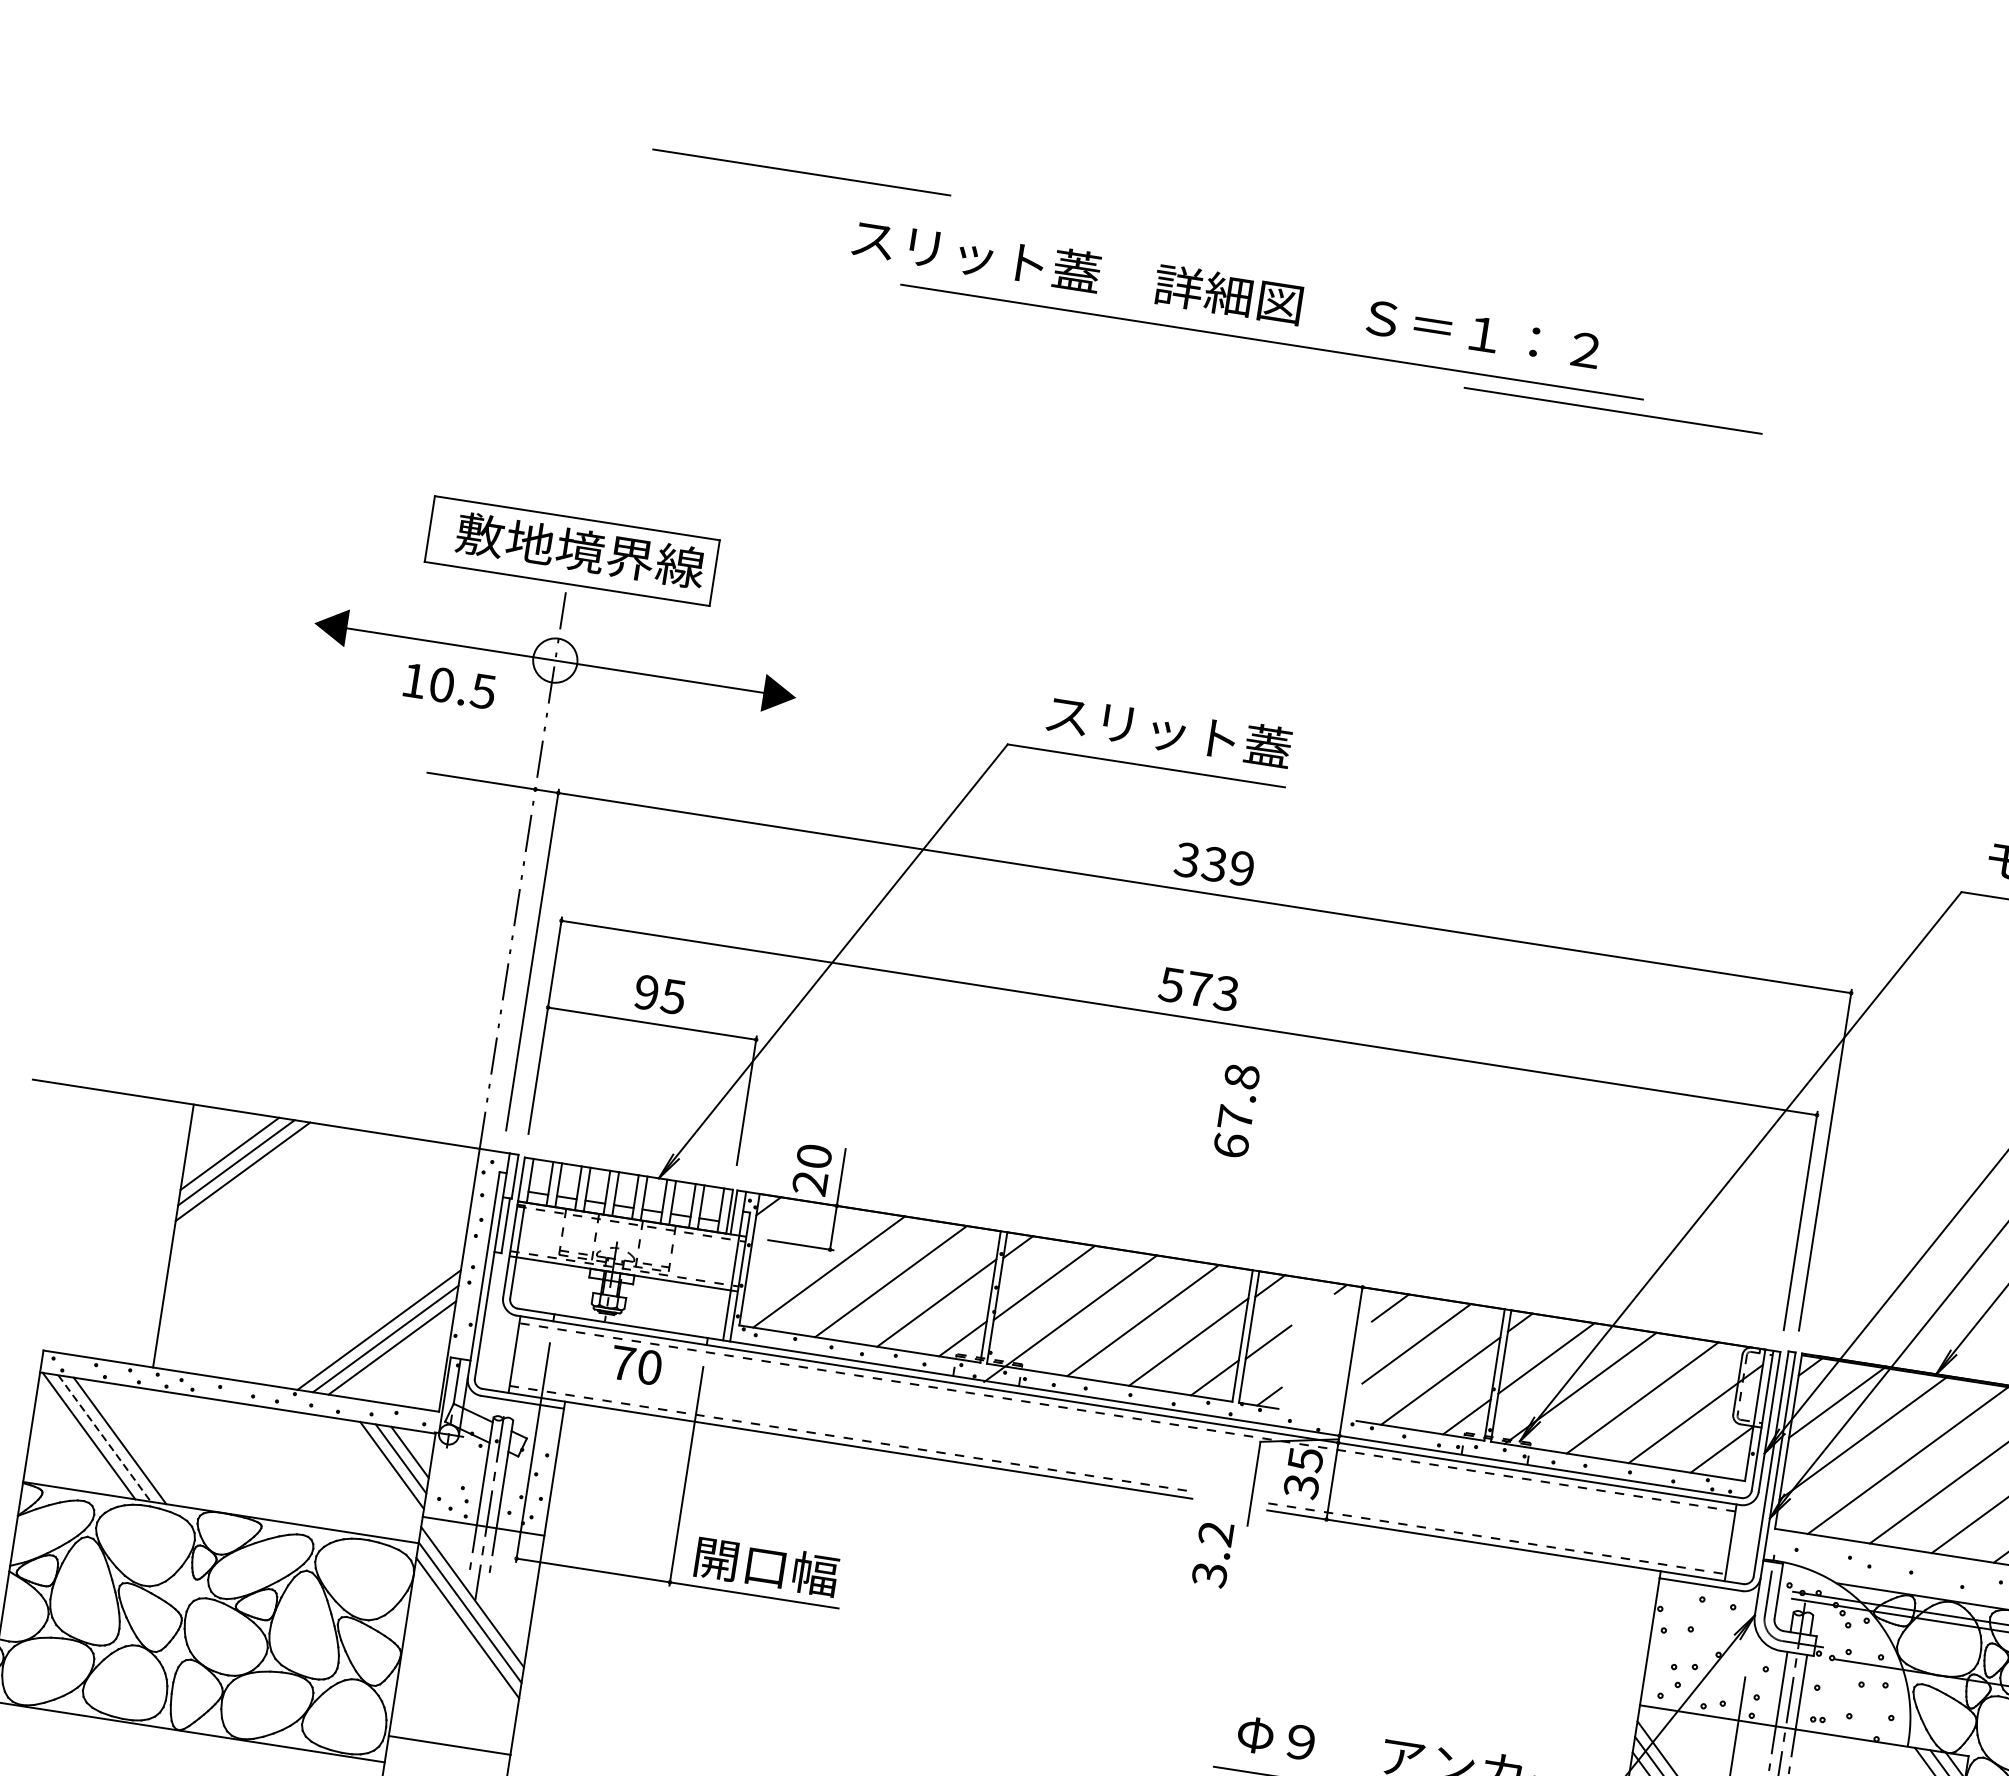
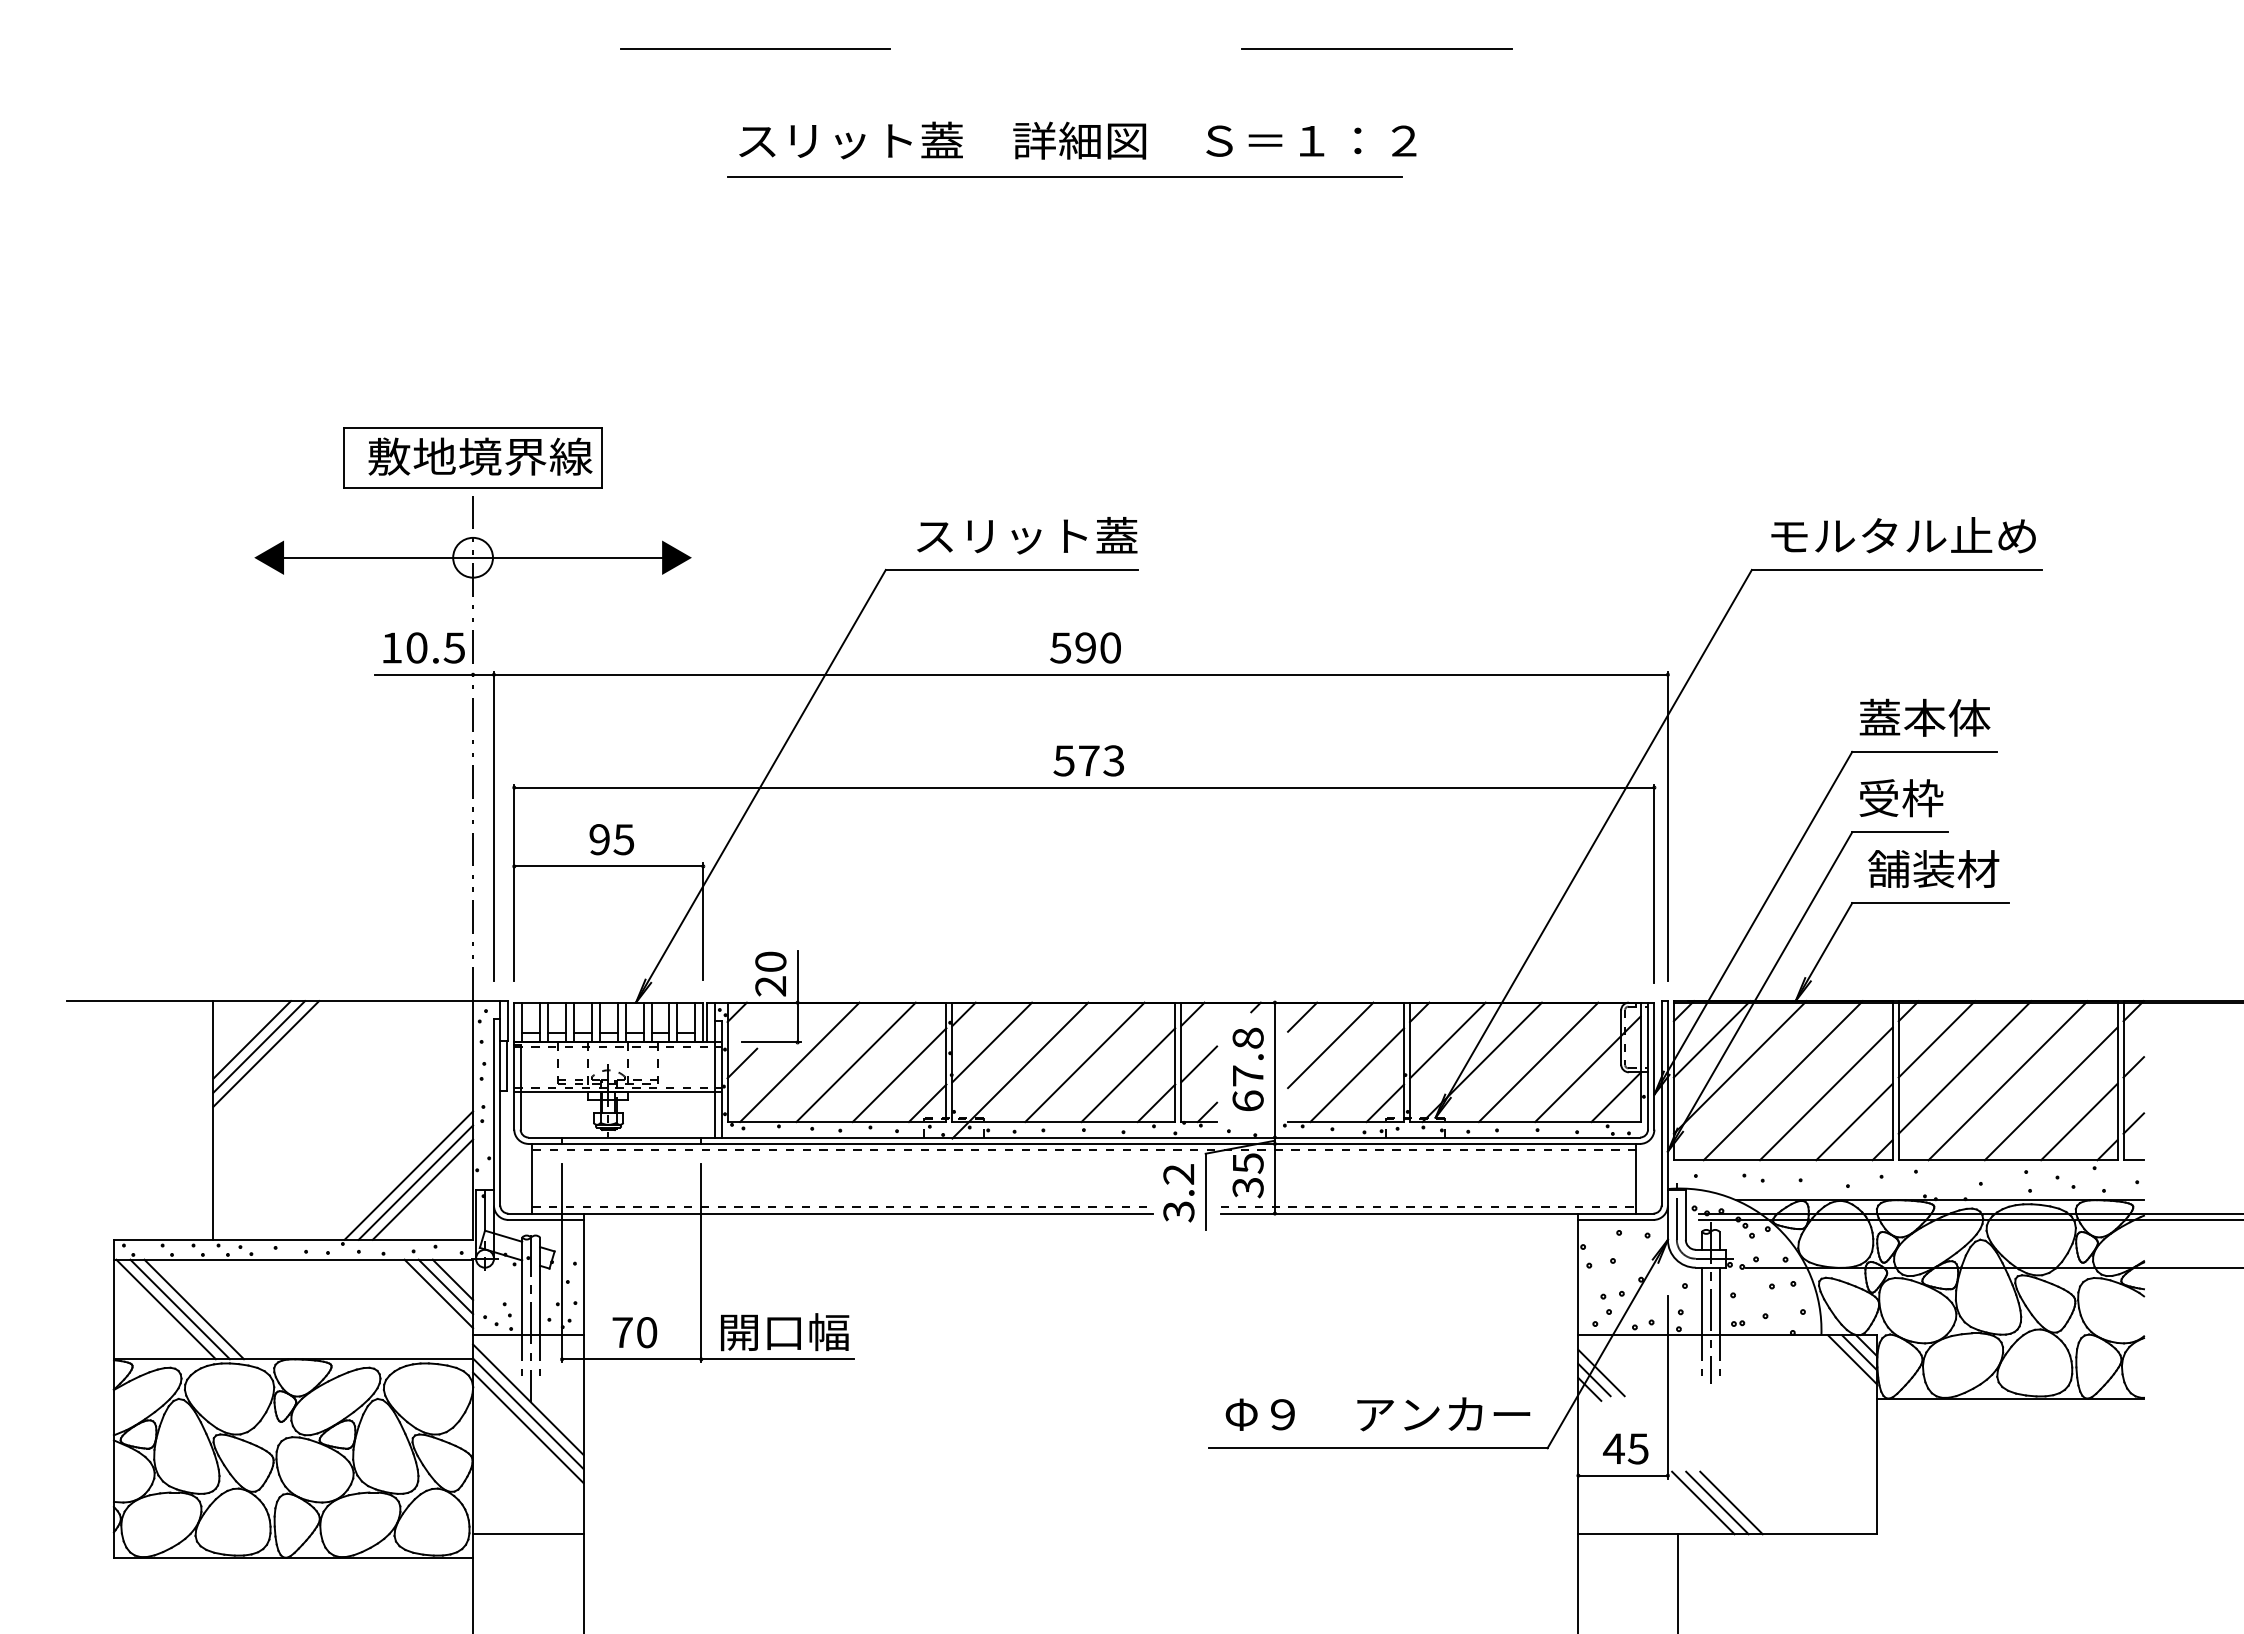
line: (801, 171) -> (755, 48), moved
text: (1226, 293) -> (1077, 140), moved
line: (1612, 410) -> (1376, 48), moved
text: (449, 685) -> (423, 647), moved
text: (1214, 863) -> (1085, 647), 339 -> 590
text: (1236, 1109) -> (1247, 1068), moved
line: (765, 1263) -> (742, 1063), added
text: (636, 1365) -> (634, 1332), moved
line: (104, 1438) -> (180, 1309), dashed -> solid
text: (1212, 1554) -> (1178, 1193), moved

